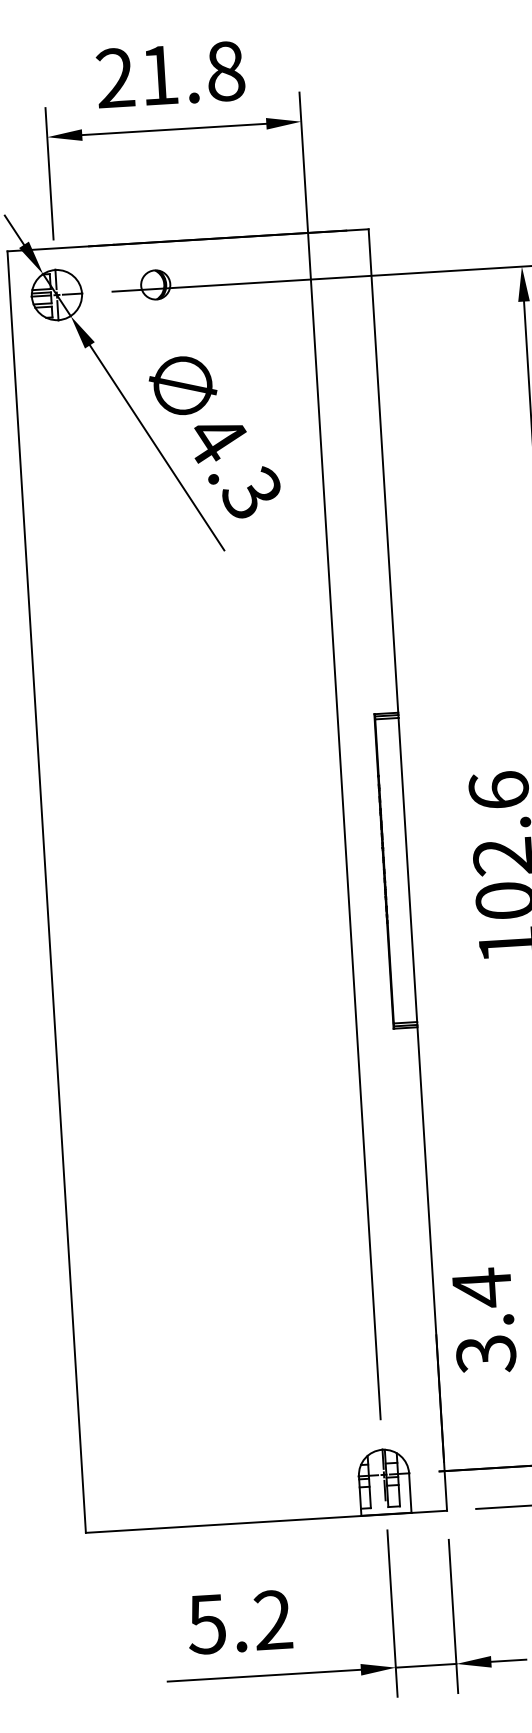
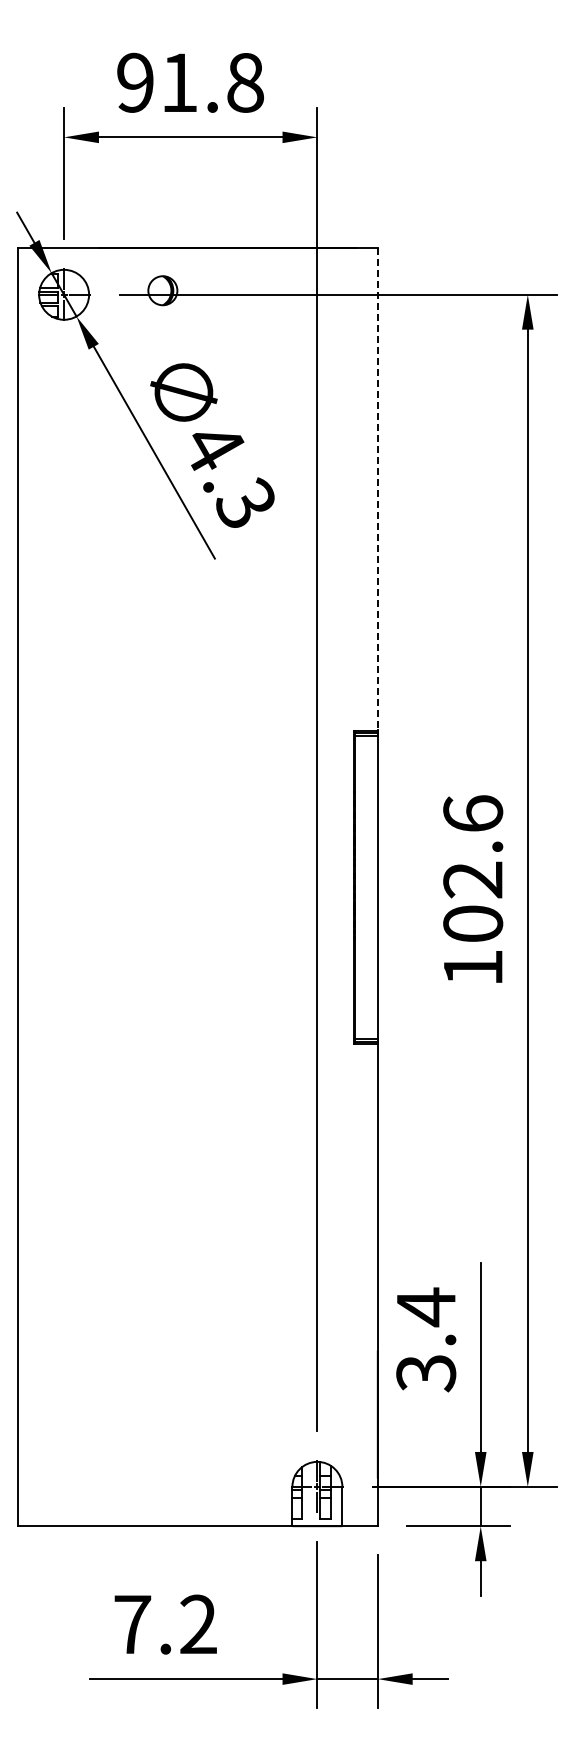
text: (115, 77) -> (135, 82), 21.8 -> 91.8
line: (383, 471) -> (377, 489), solid -> dashed
text: (207, 1624) -> (132, 1624), 5.2 -> 7.2

